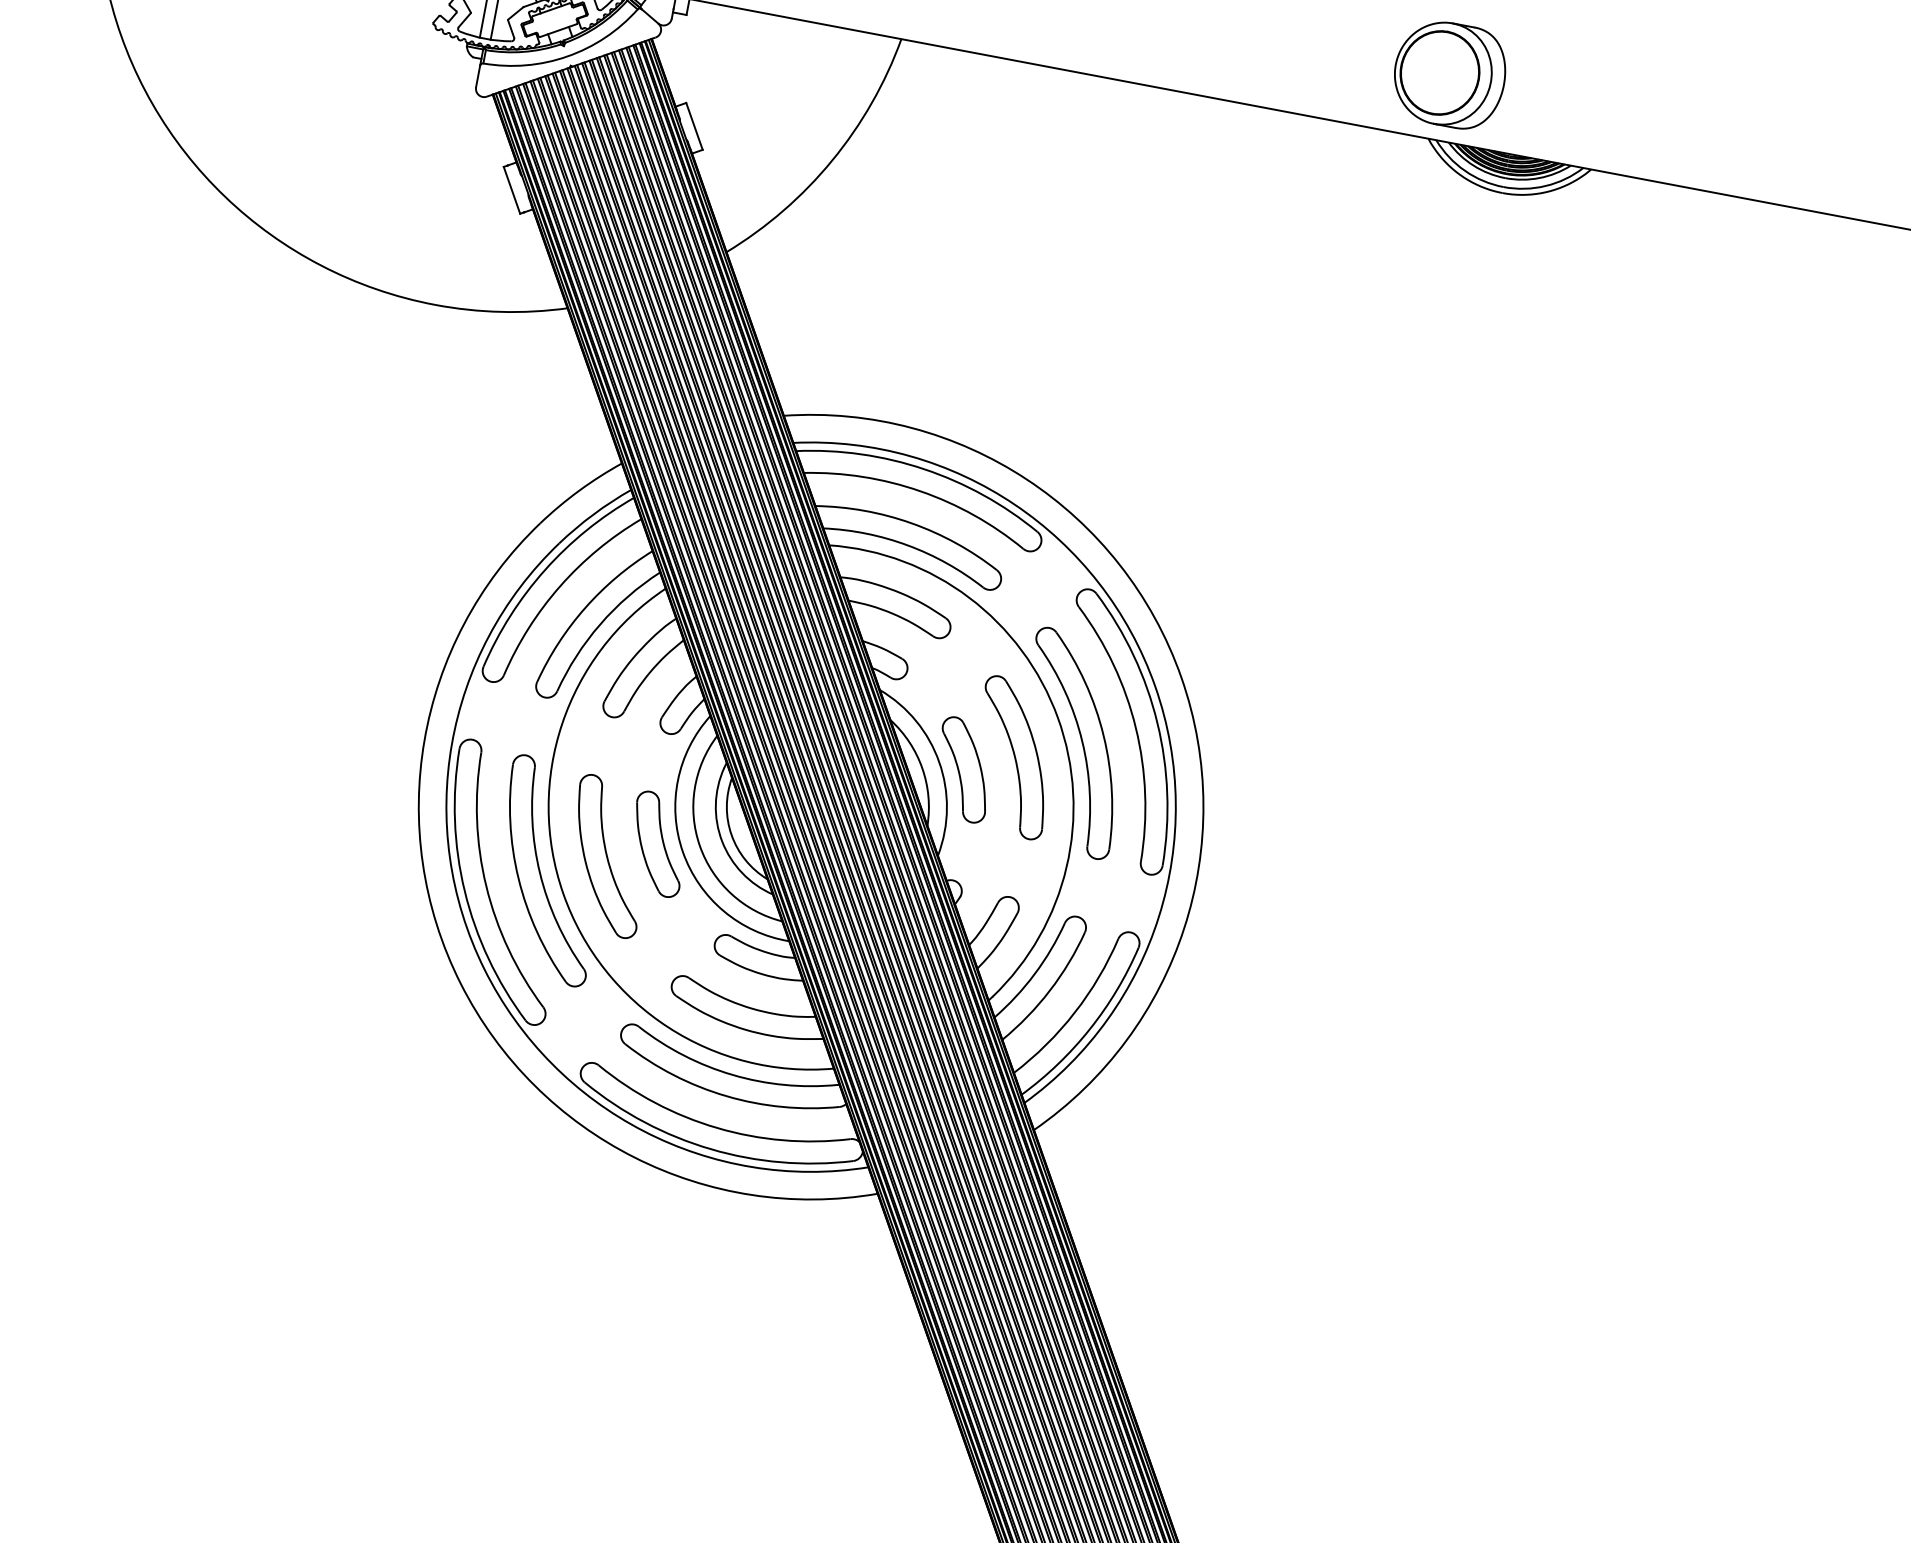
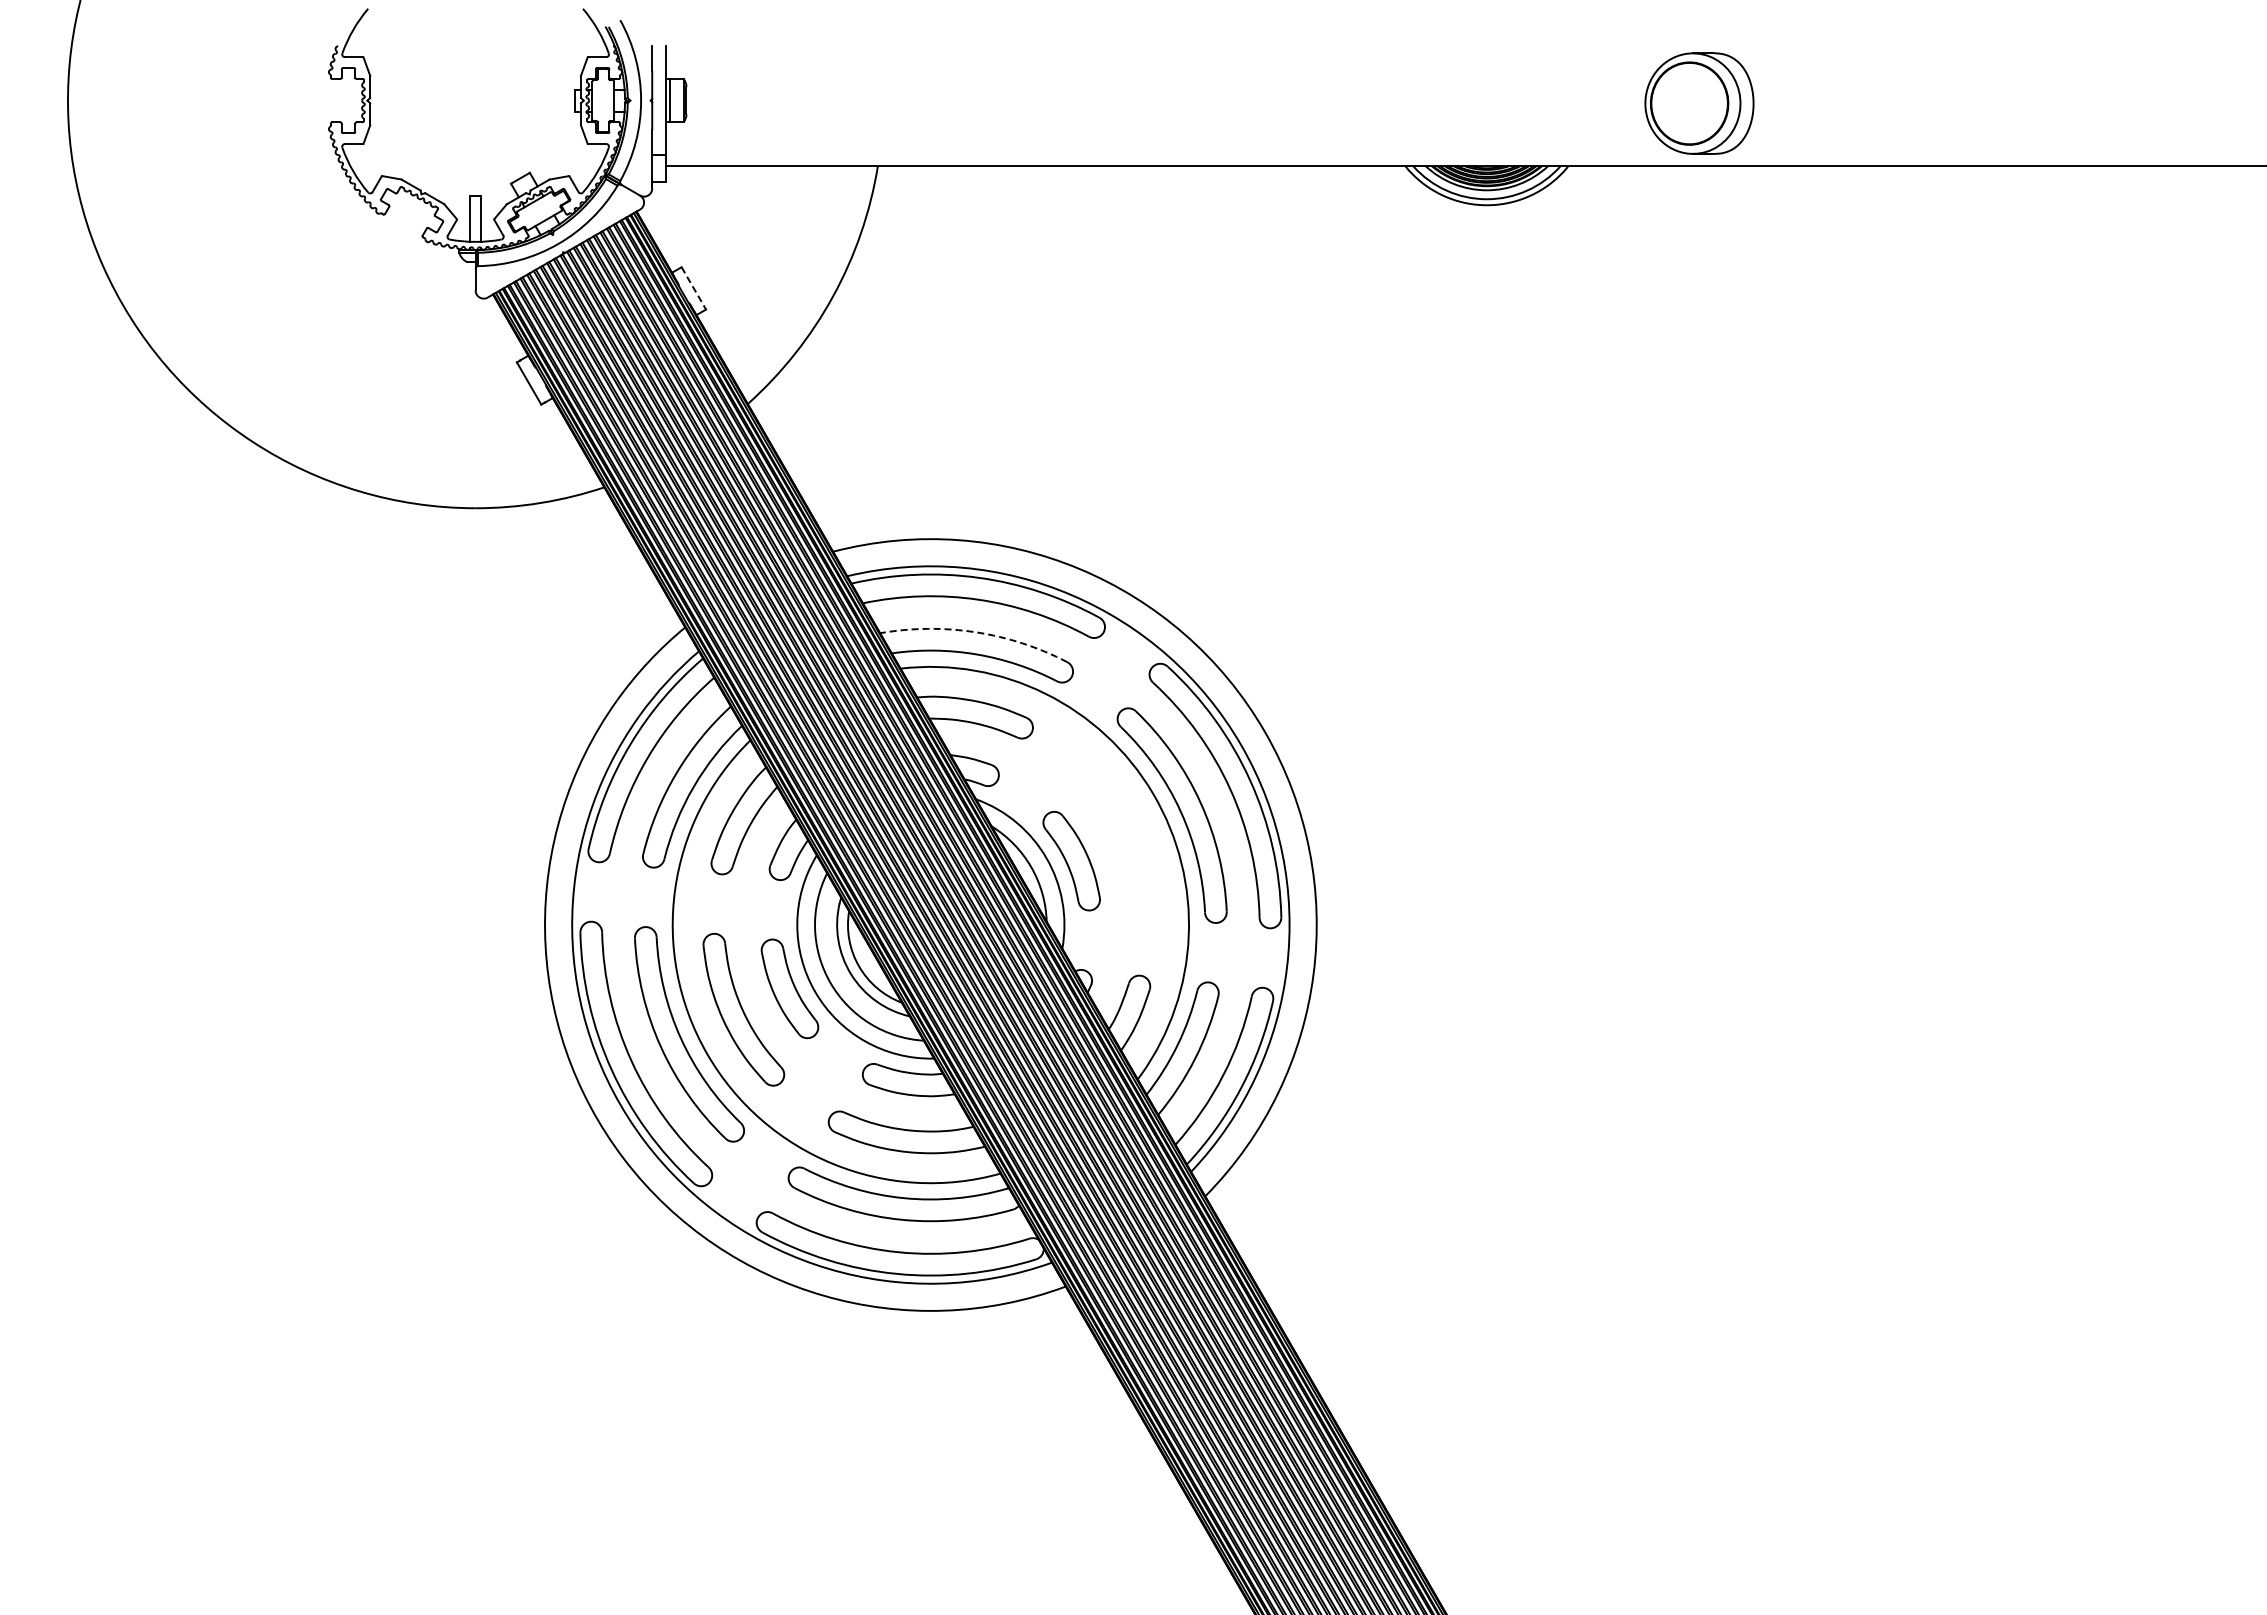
part: (1449, 74) -> (1699, 103), moved
line: (695, 126) -> (694, 288), solid -> dashed
arc: (911, 523) -> (976, 632), solid -> dashed
part: (1013, 757) -> (1117, 840), removed

